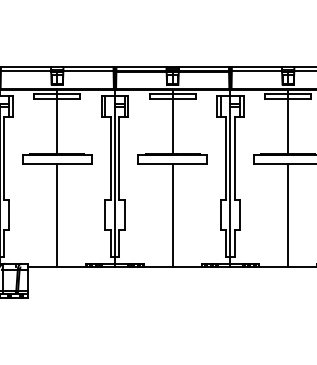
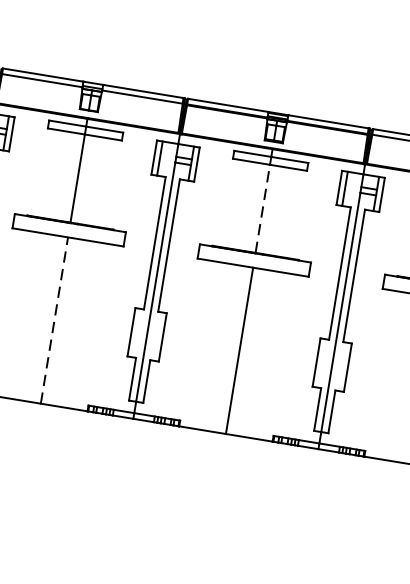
line: (172, 126) -> (262, 208), solid -> dashed
line: (57, 215) -> (54, 320), solid -> dashed

